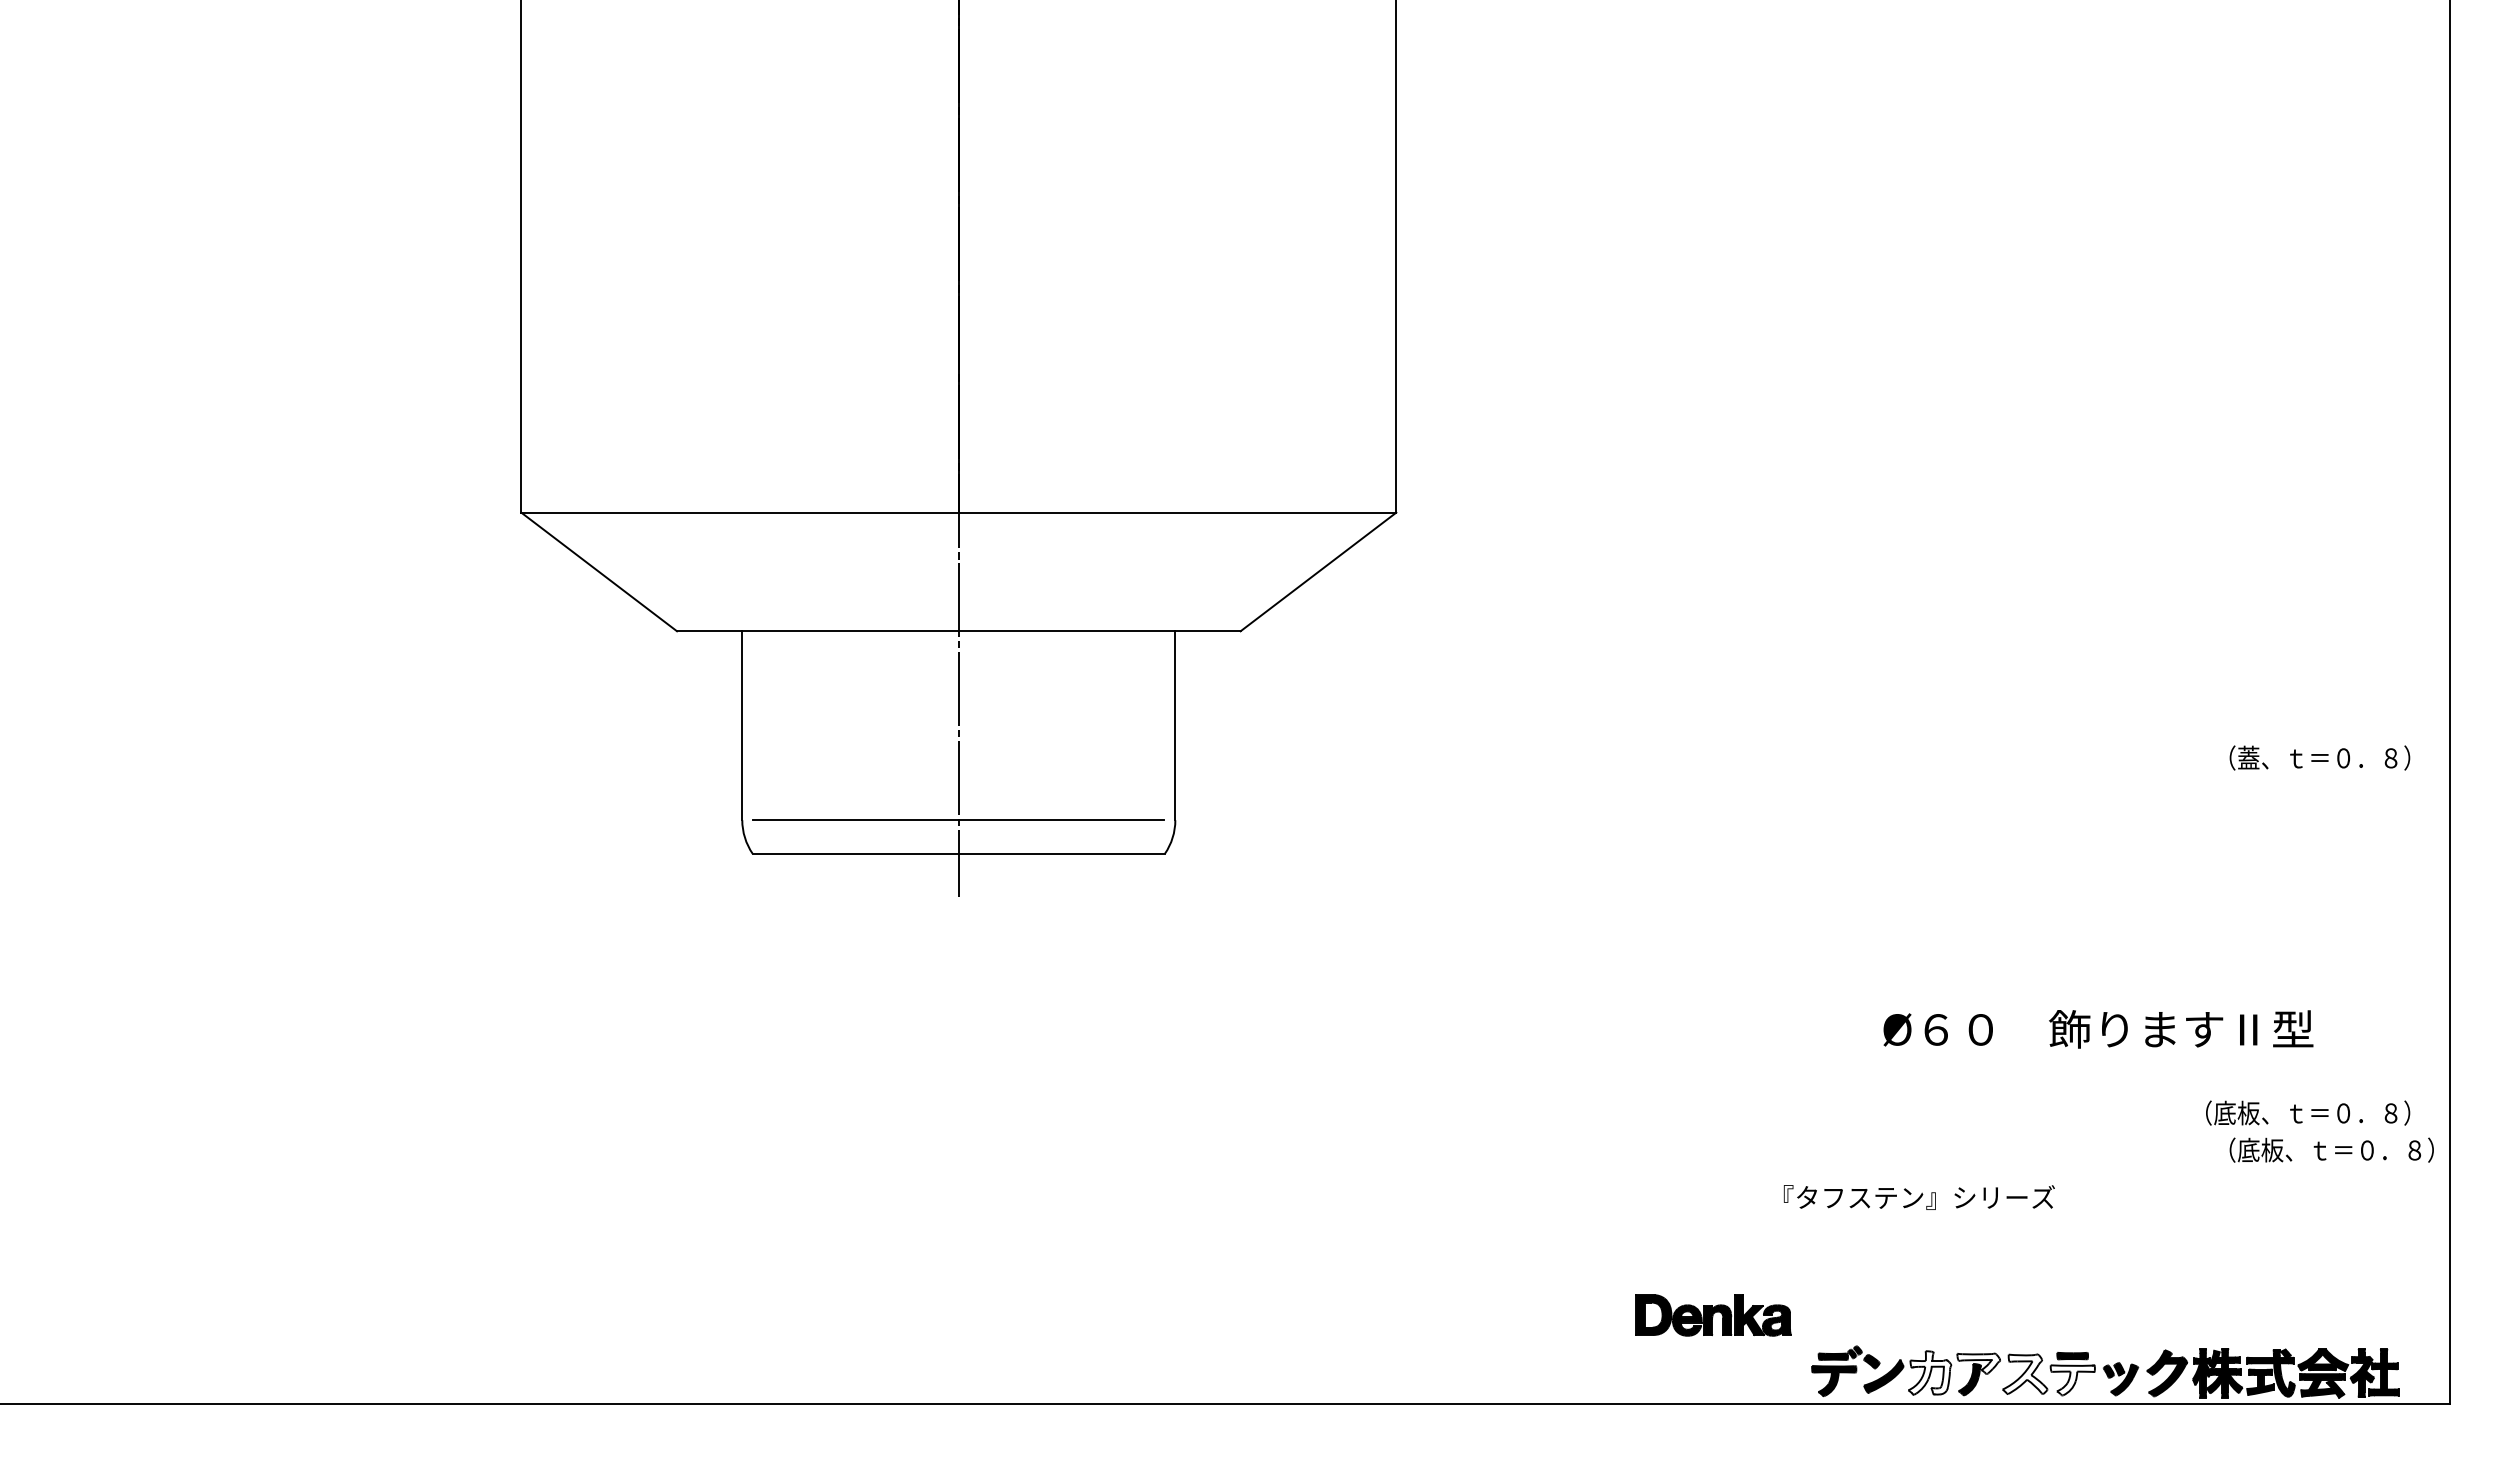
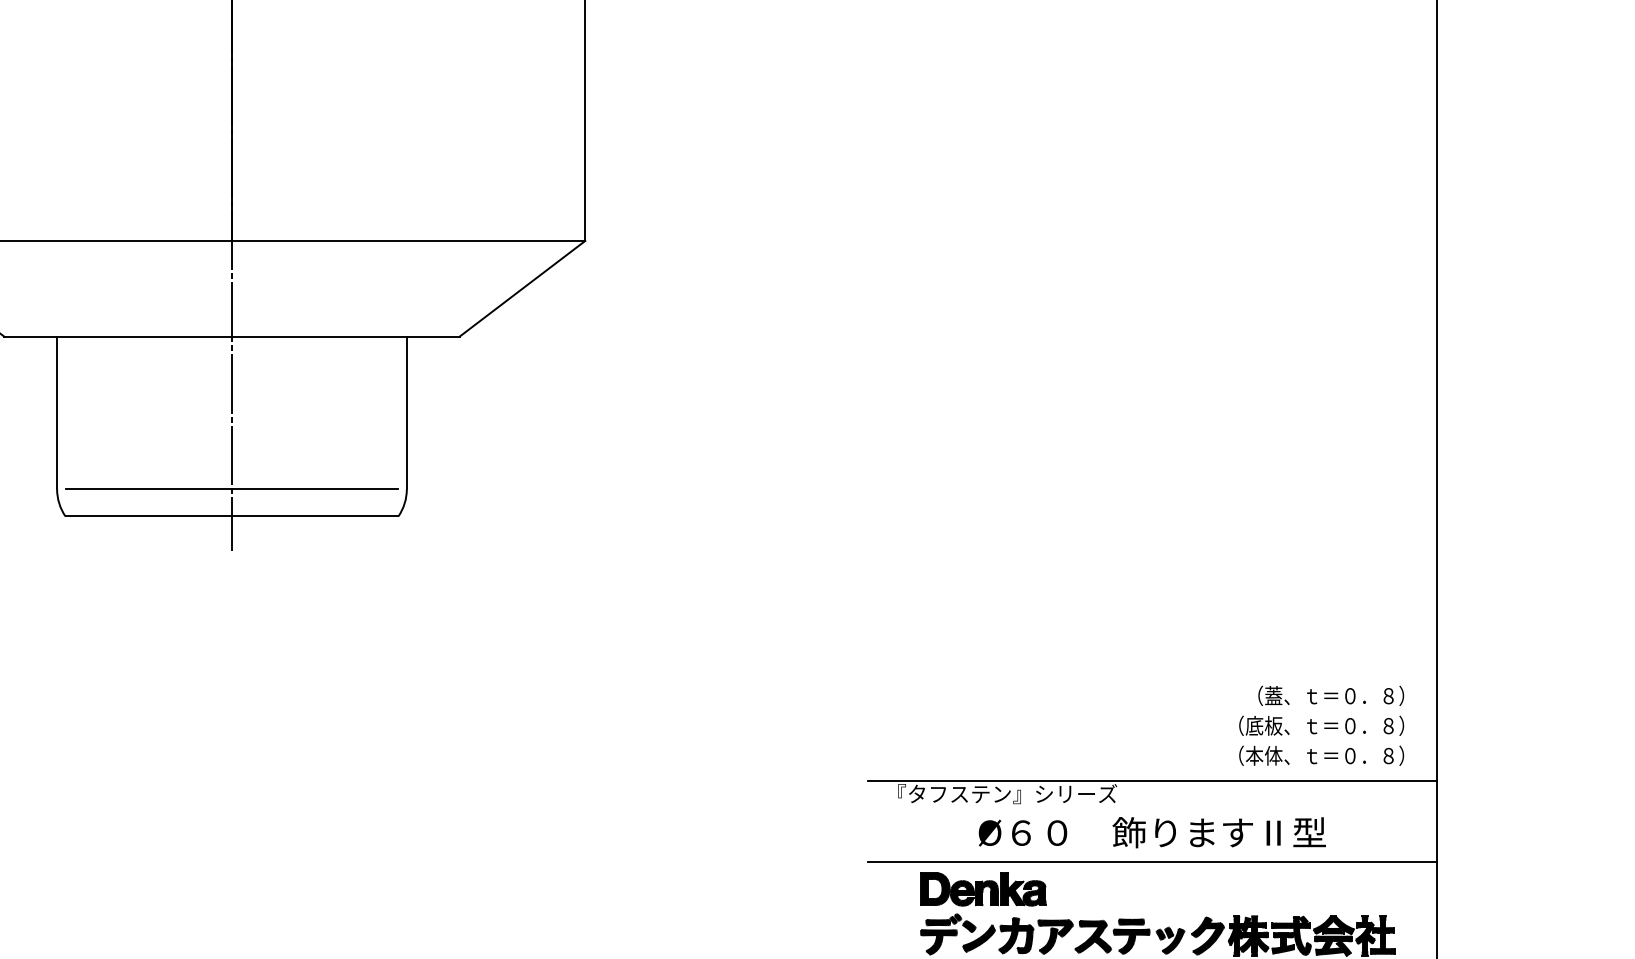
text: (2319, 757) -> (1330, 695), moved
text: (2098, 1029) -> (1152, 832), moved
text: (2319, 1149) -> (1330, 755), （底板、ｔ＝０．８） -> （本体、ｔ＝０．８）
line: (2098, 1181) -> (1152, 781), added
line: (2098, 1281) -> (1152, 861), added
part: (1713, 1315) -> (983, 889), moved
fill: (1978, 1363) -> (1055, 928), added
fill: (1929, 1372) -> (1015, 935), added
fill: (2024, 1374) -> (1092, 936), added
fill: (2072, 1380) -> (1131, 941), added

